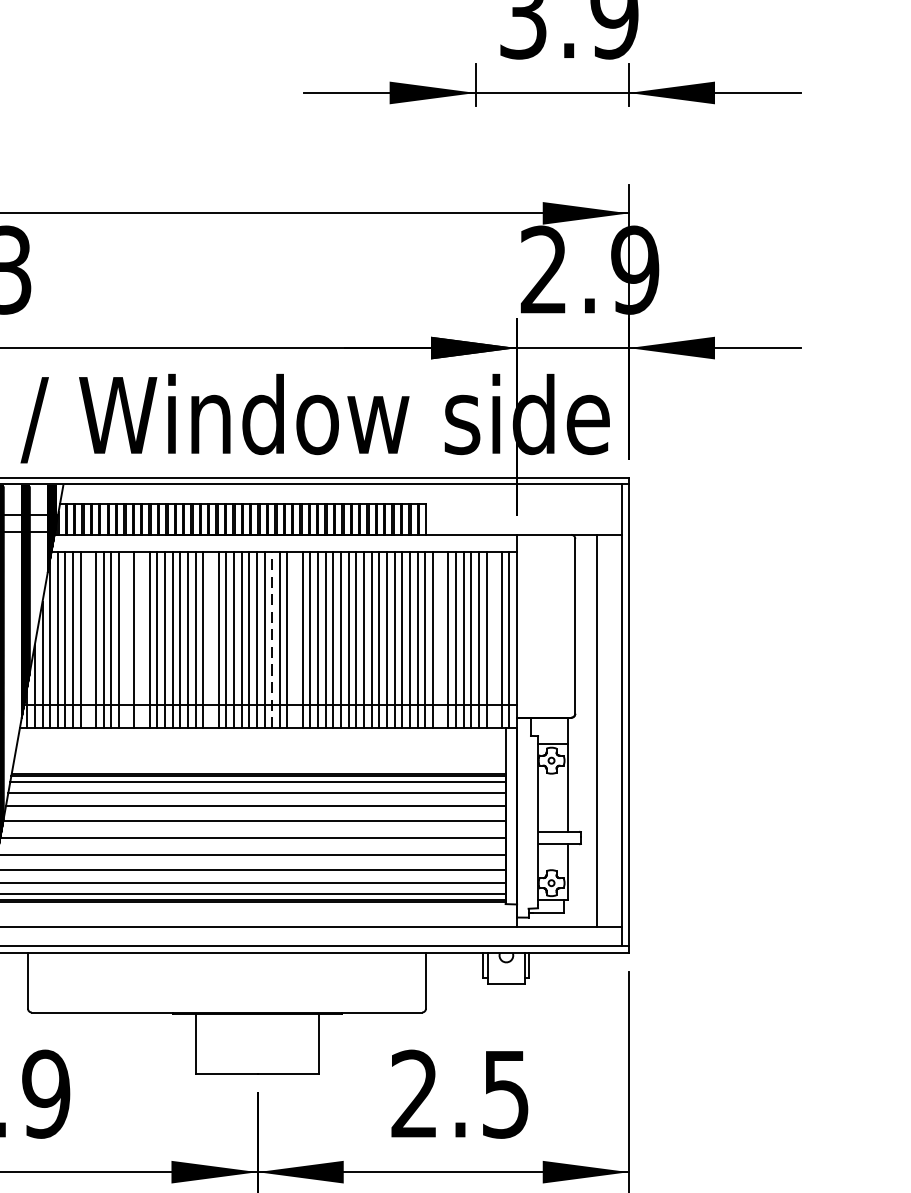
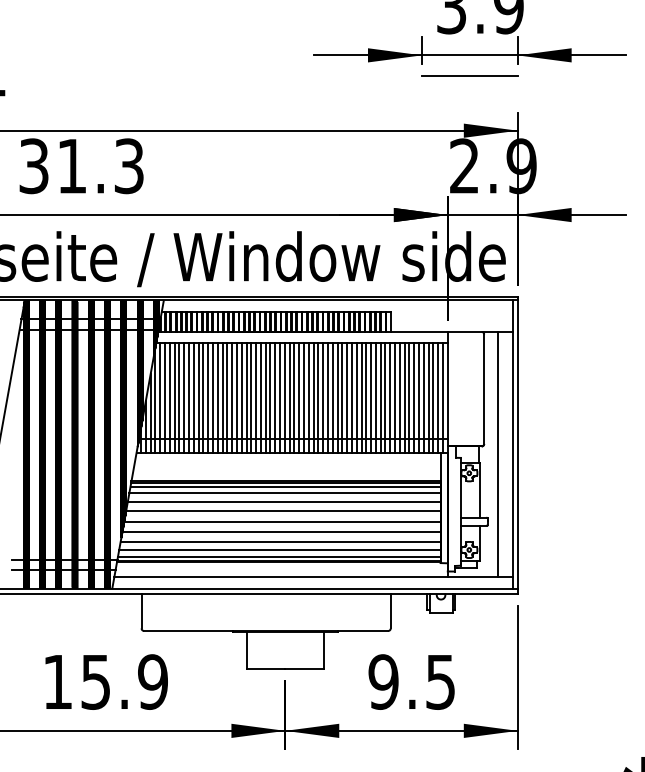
line: (551, 125) -> (469, 75), added
line: (88, 639) -> (179, 397), added
line: (126, 639) -> (203, 397), added
line: (141, 639) -> (212, 397), added
line: (211, 639) -> (256, 397), added
line: (272, 639) -> (294, 397), dashed -> solid
line: (294, 639) -> (308, 397), added
line: (439, 639) -> (399, 397), added
line: (494, 639) -> (433, 397), added
text: (414, 1093) -> (383, 681), 2.5 -> 9.5

